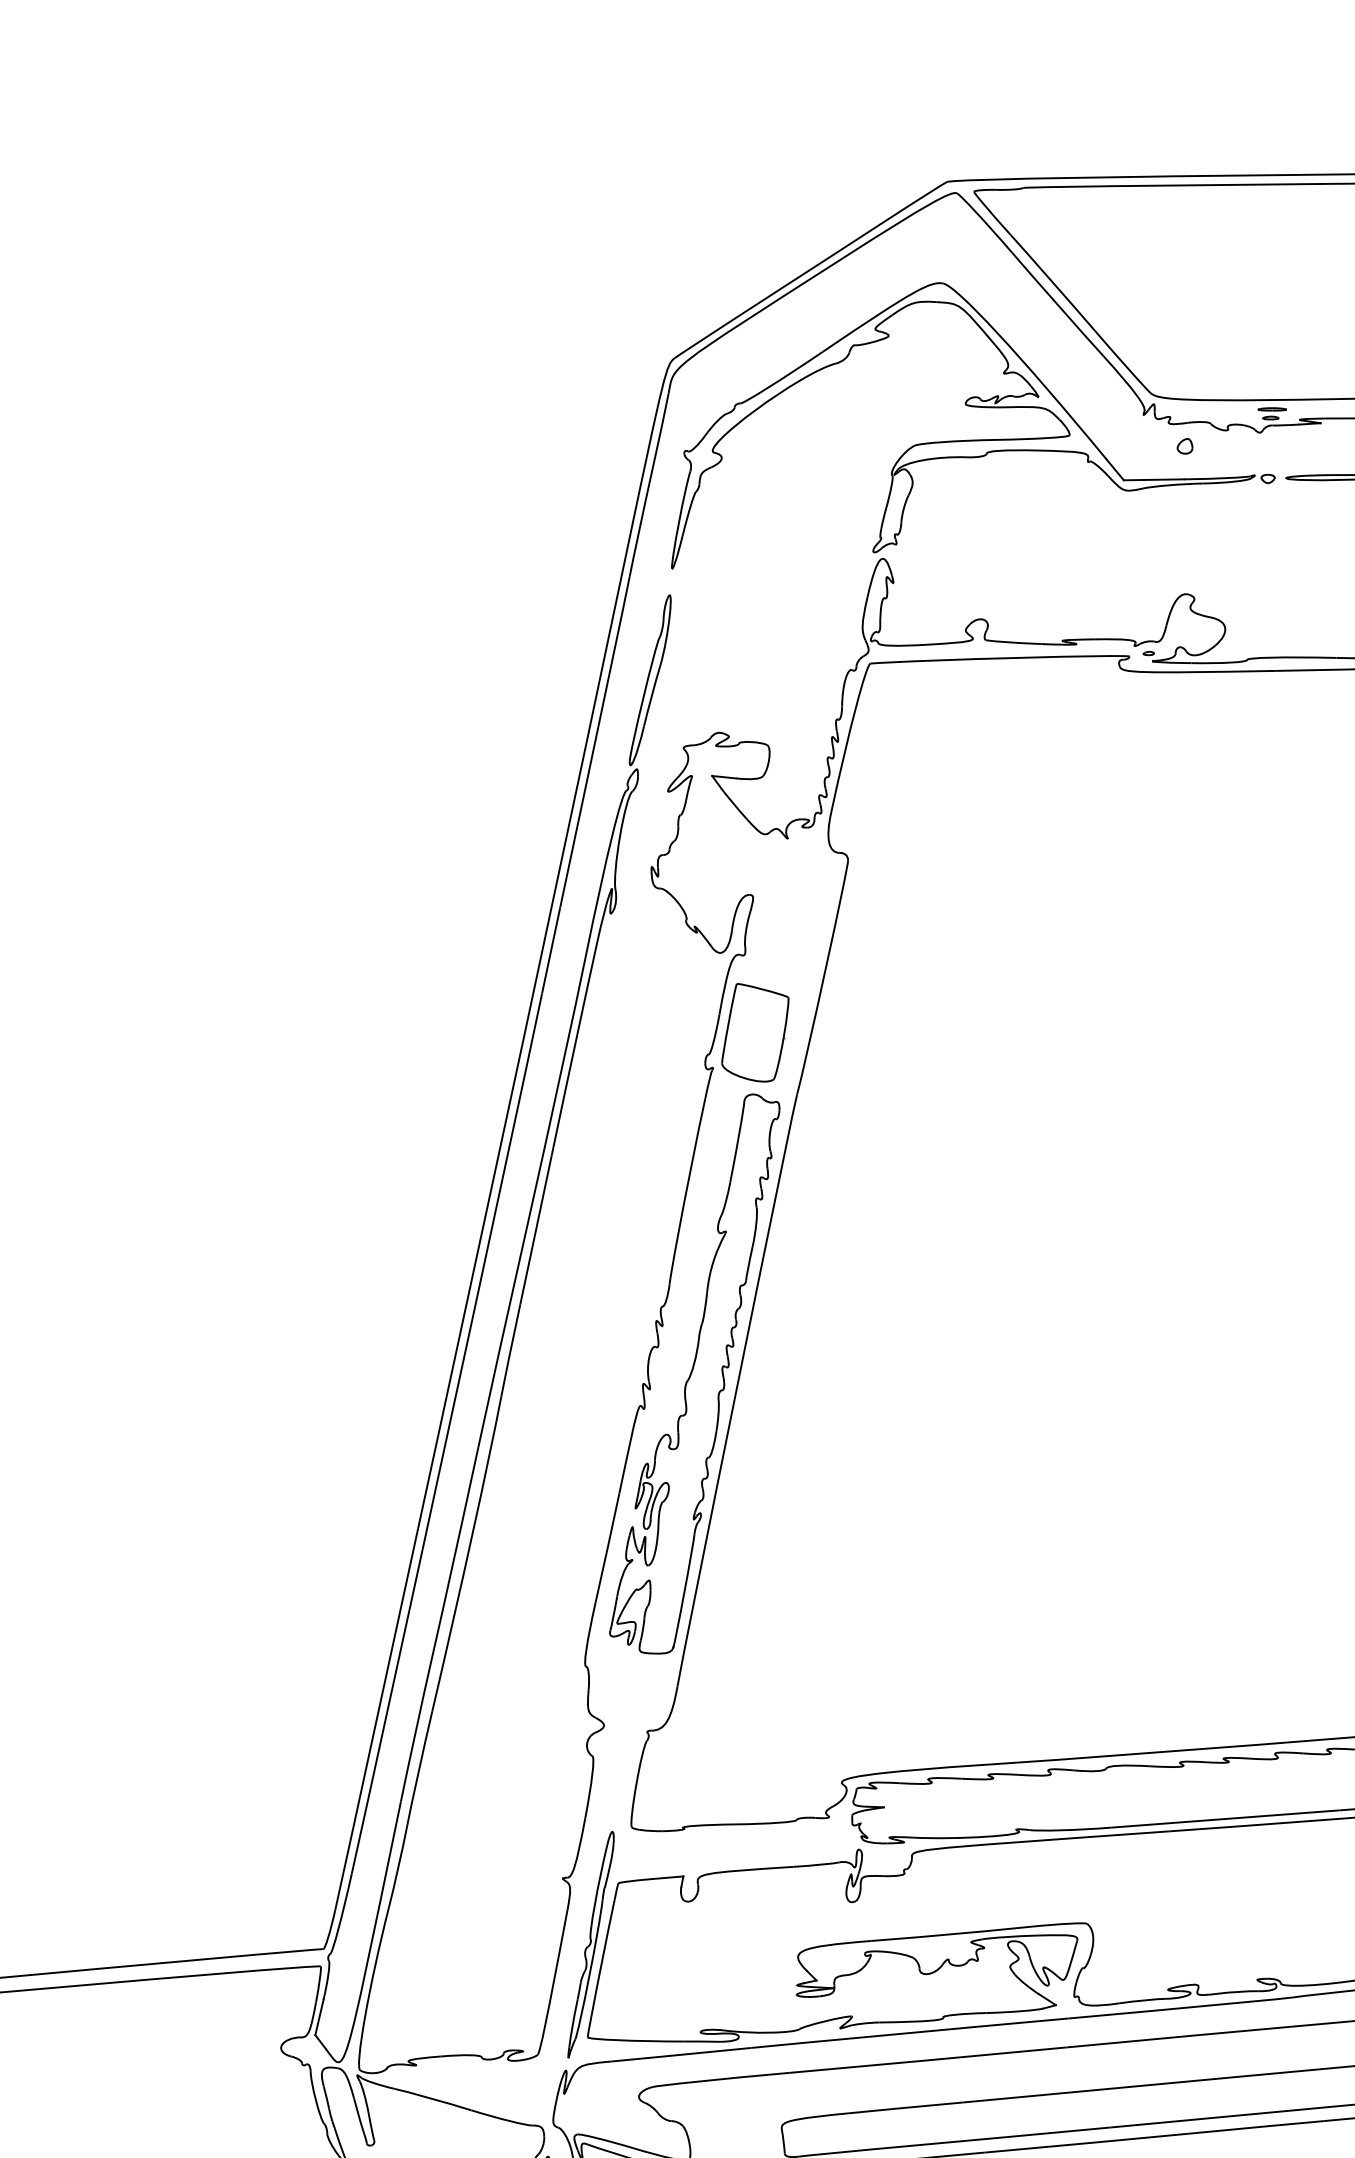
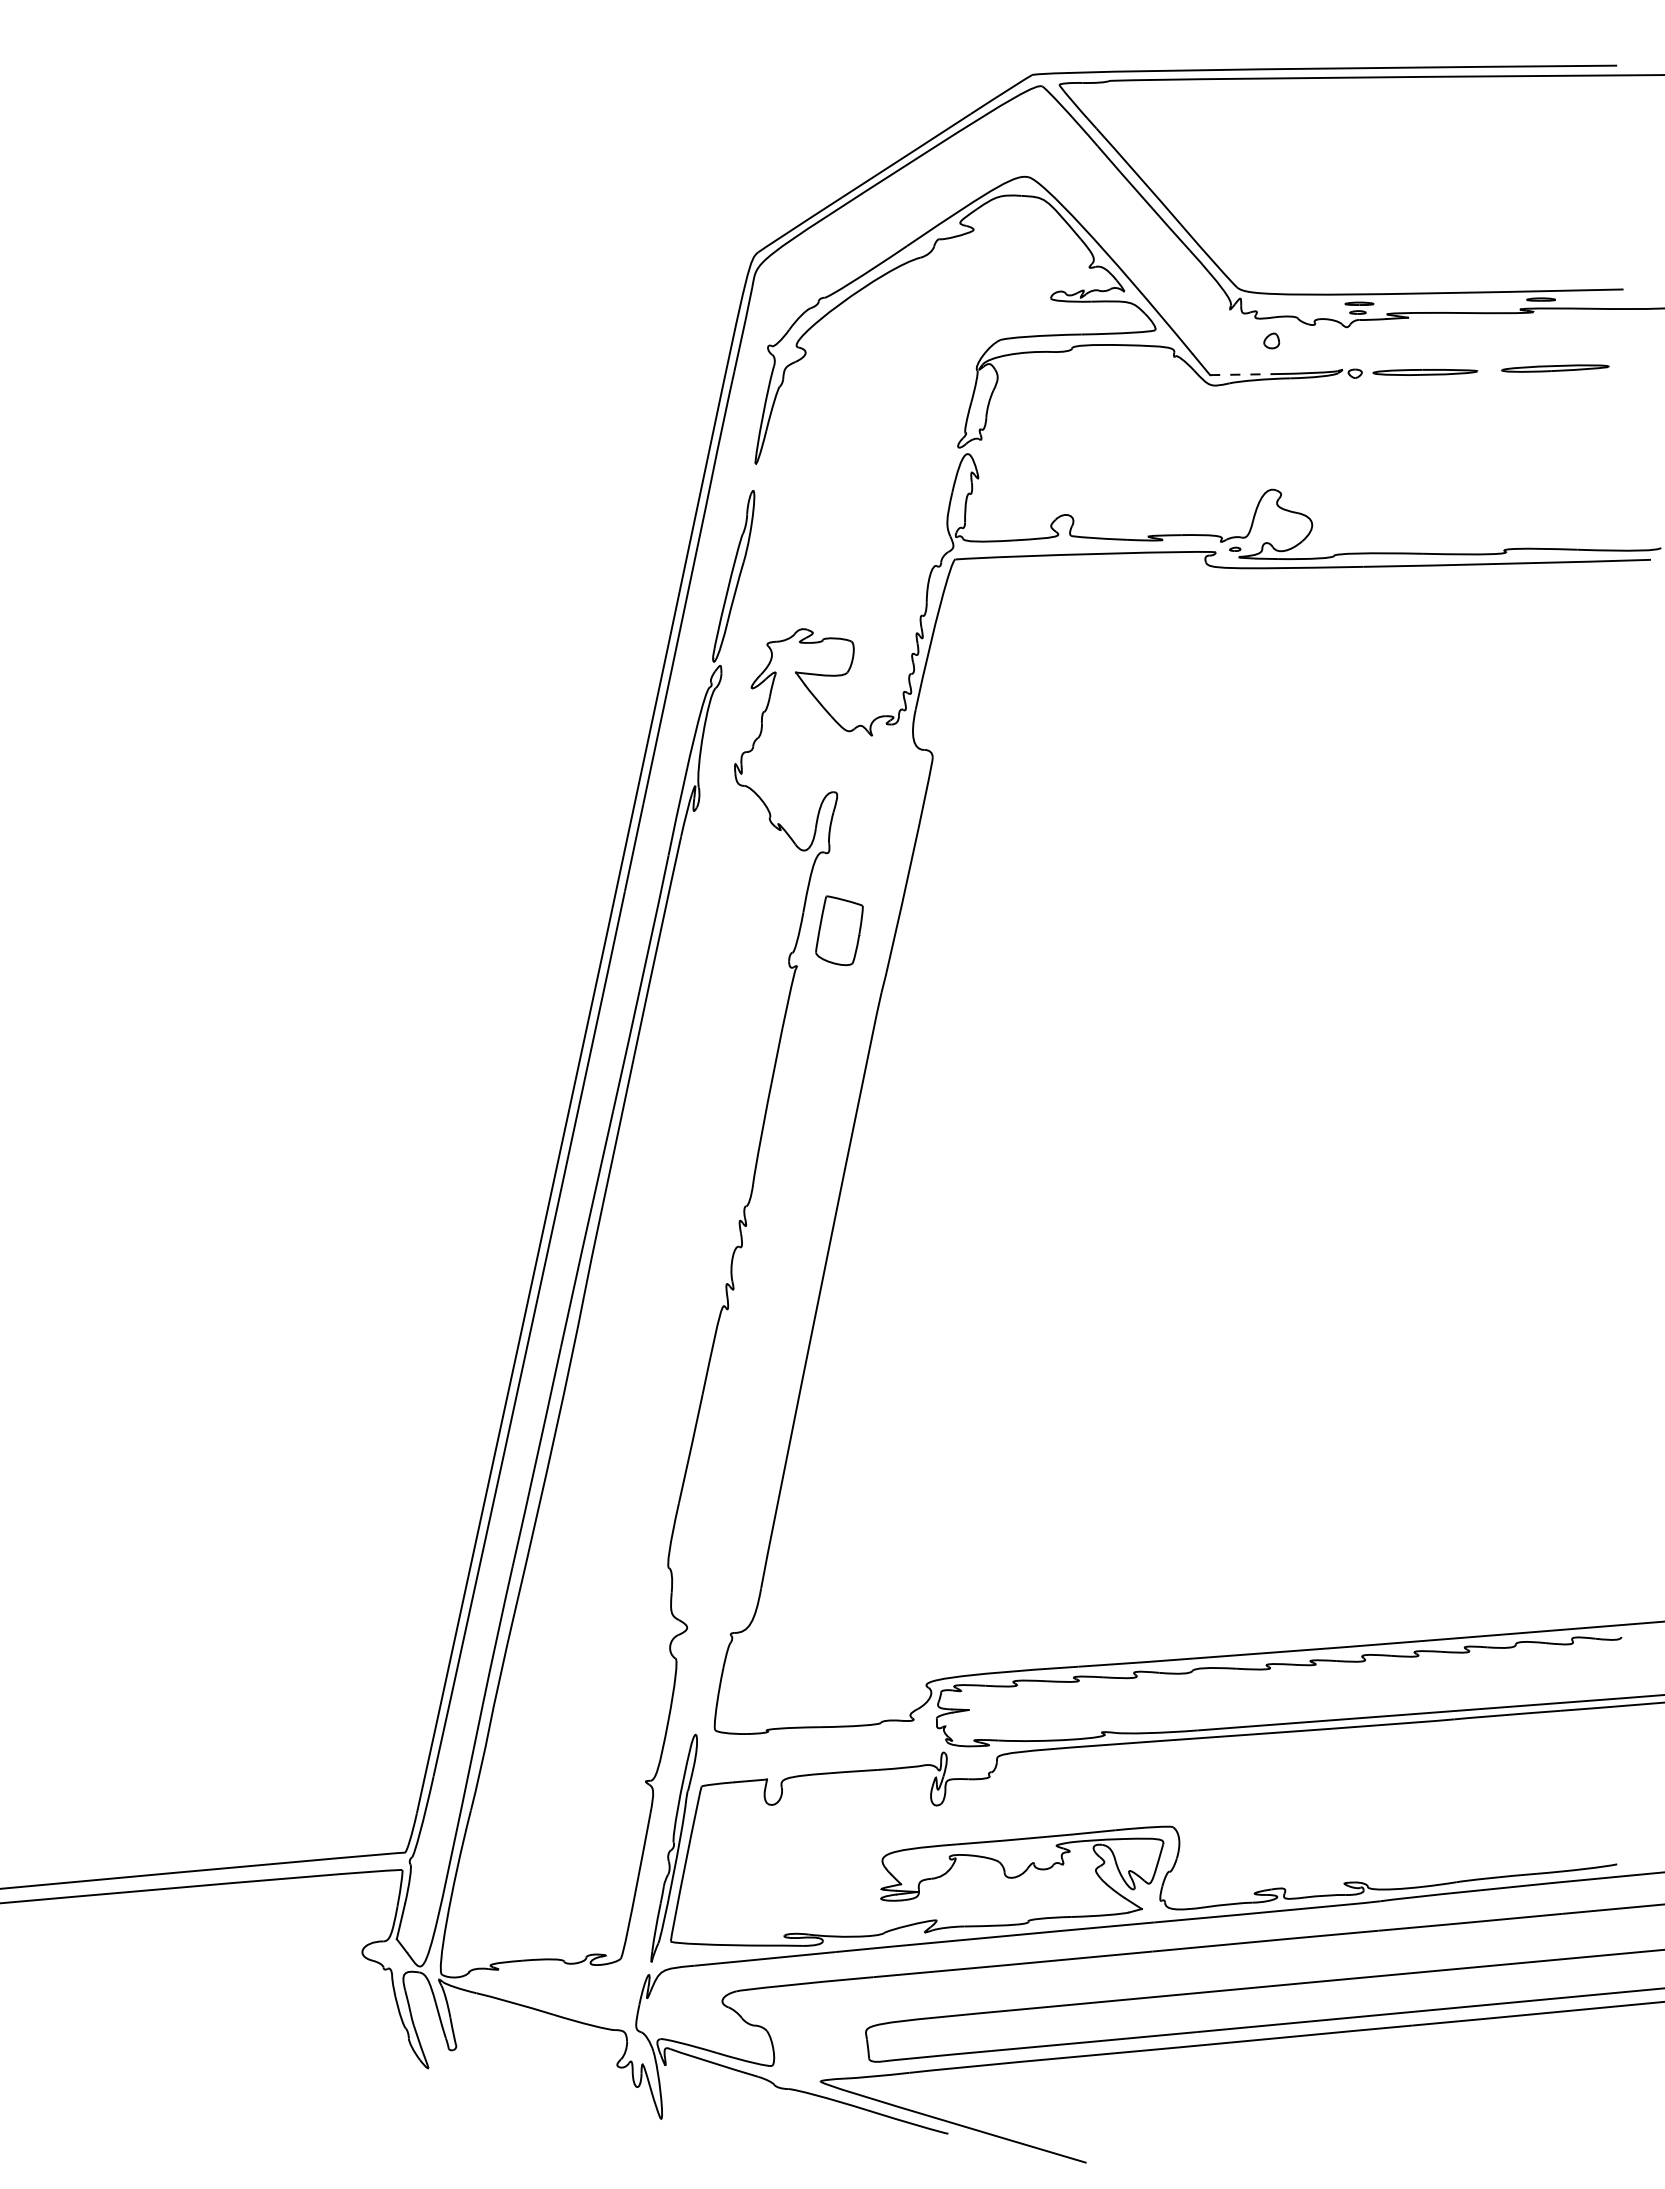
line: (1154, 479) -> (1240, 374), solid -> dashed
part: (755, 1032) -> (839, 930), size x0.7
part: (694, 1374) -> (778, 1274), removed

